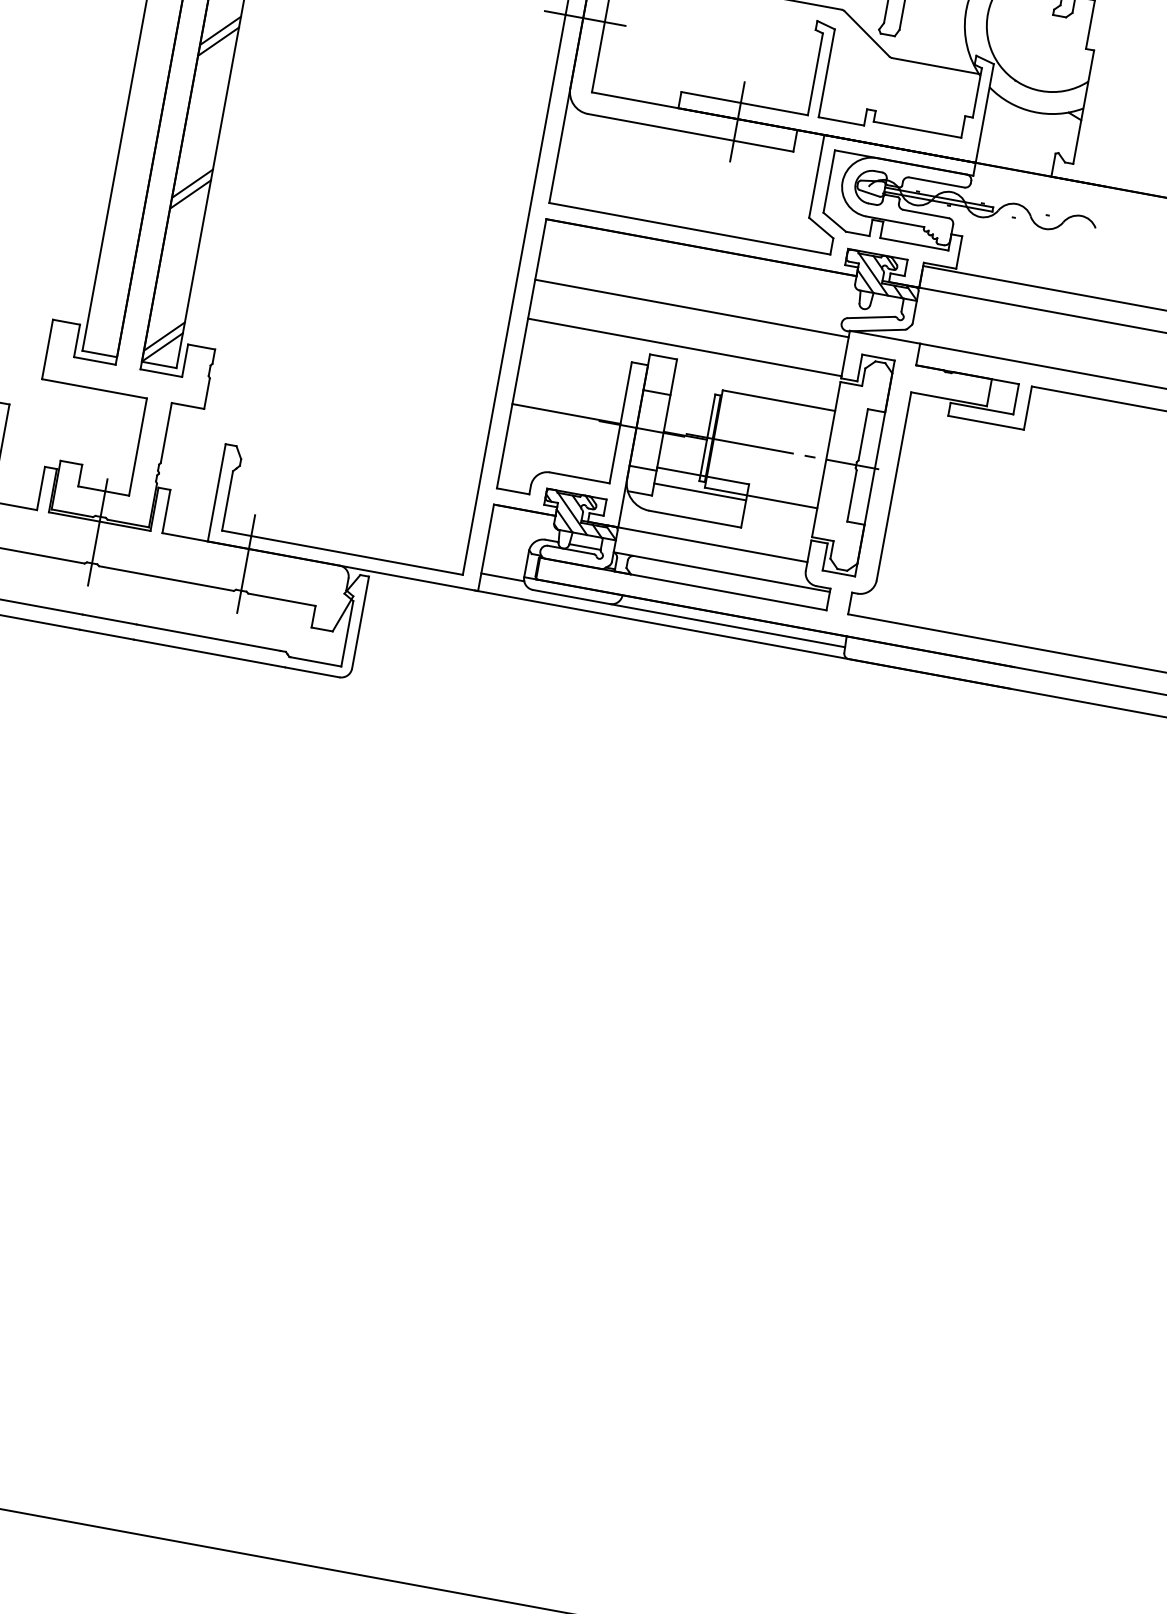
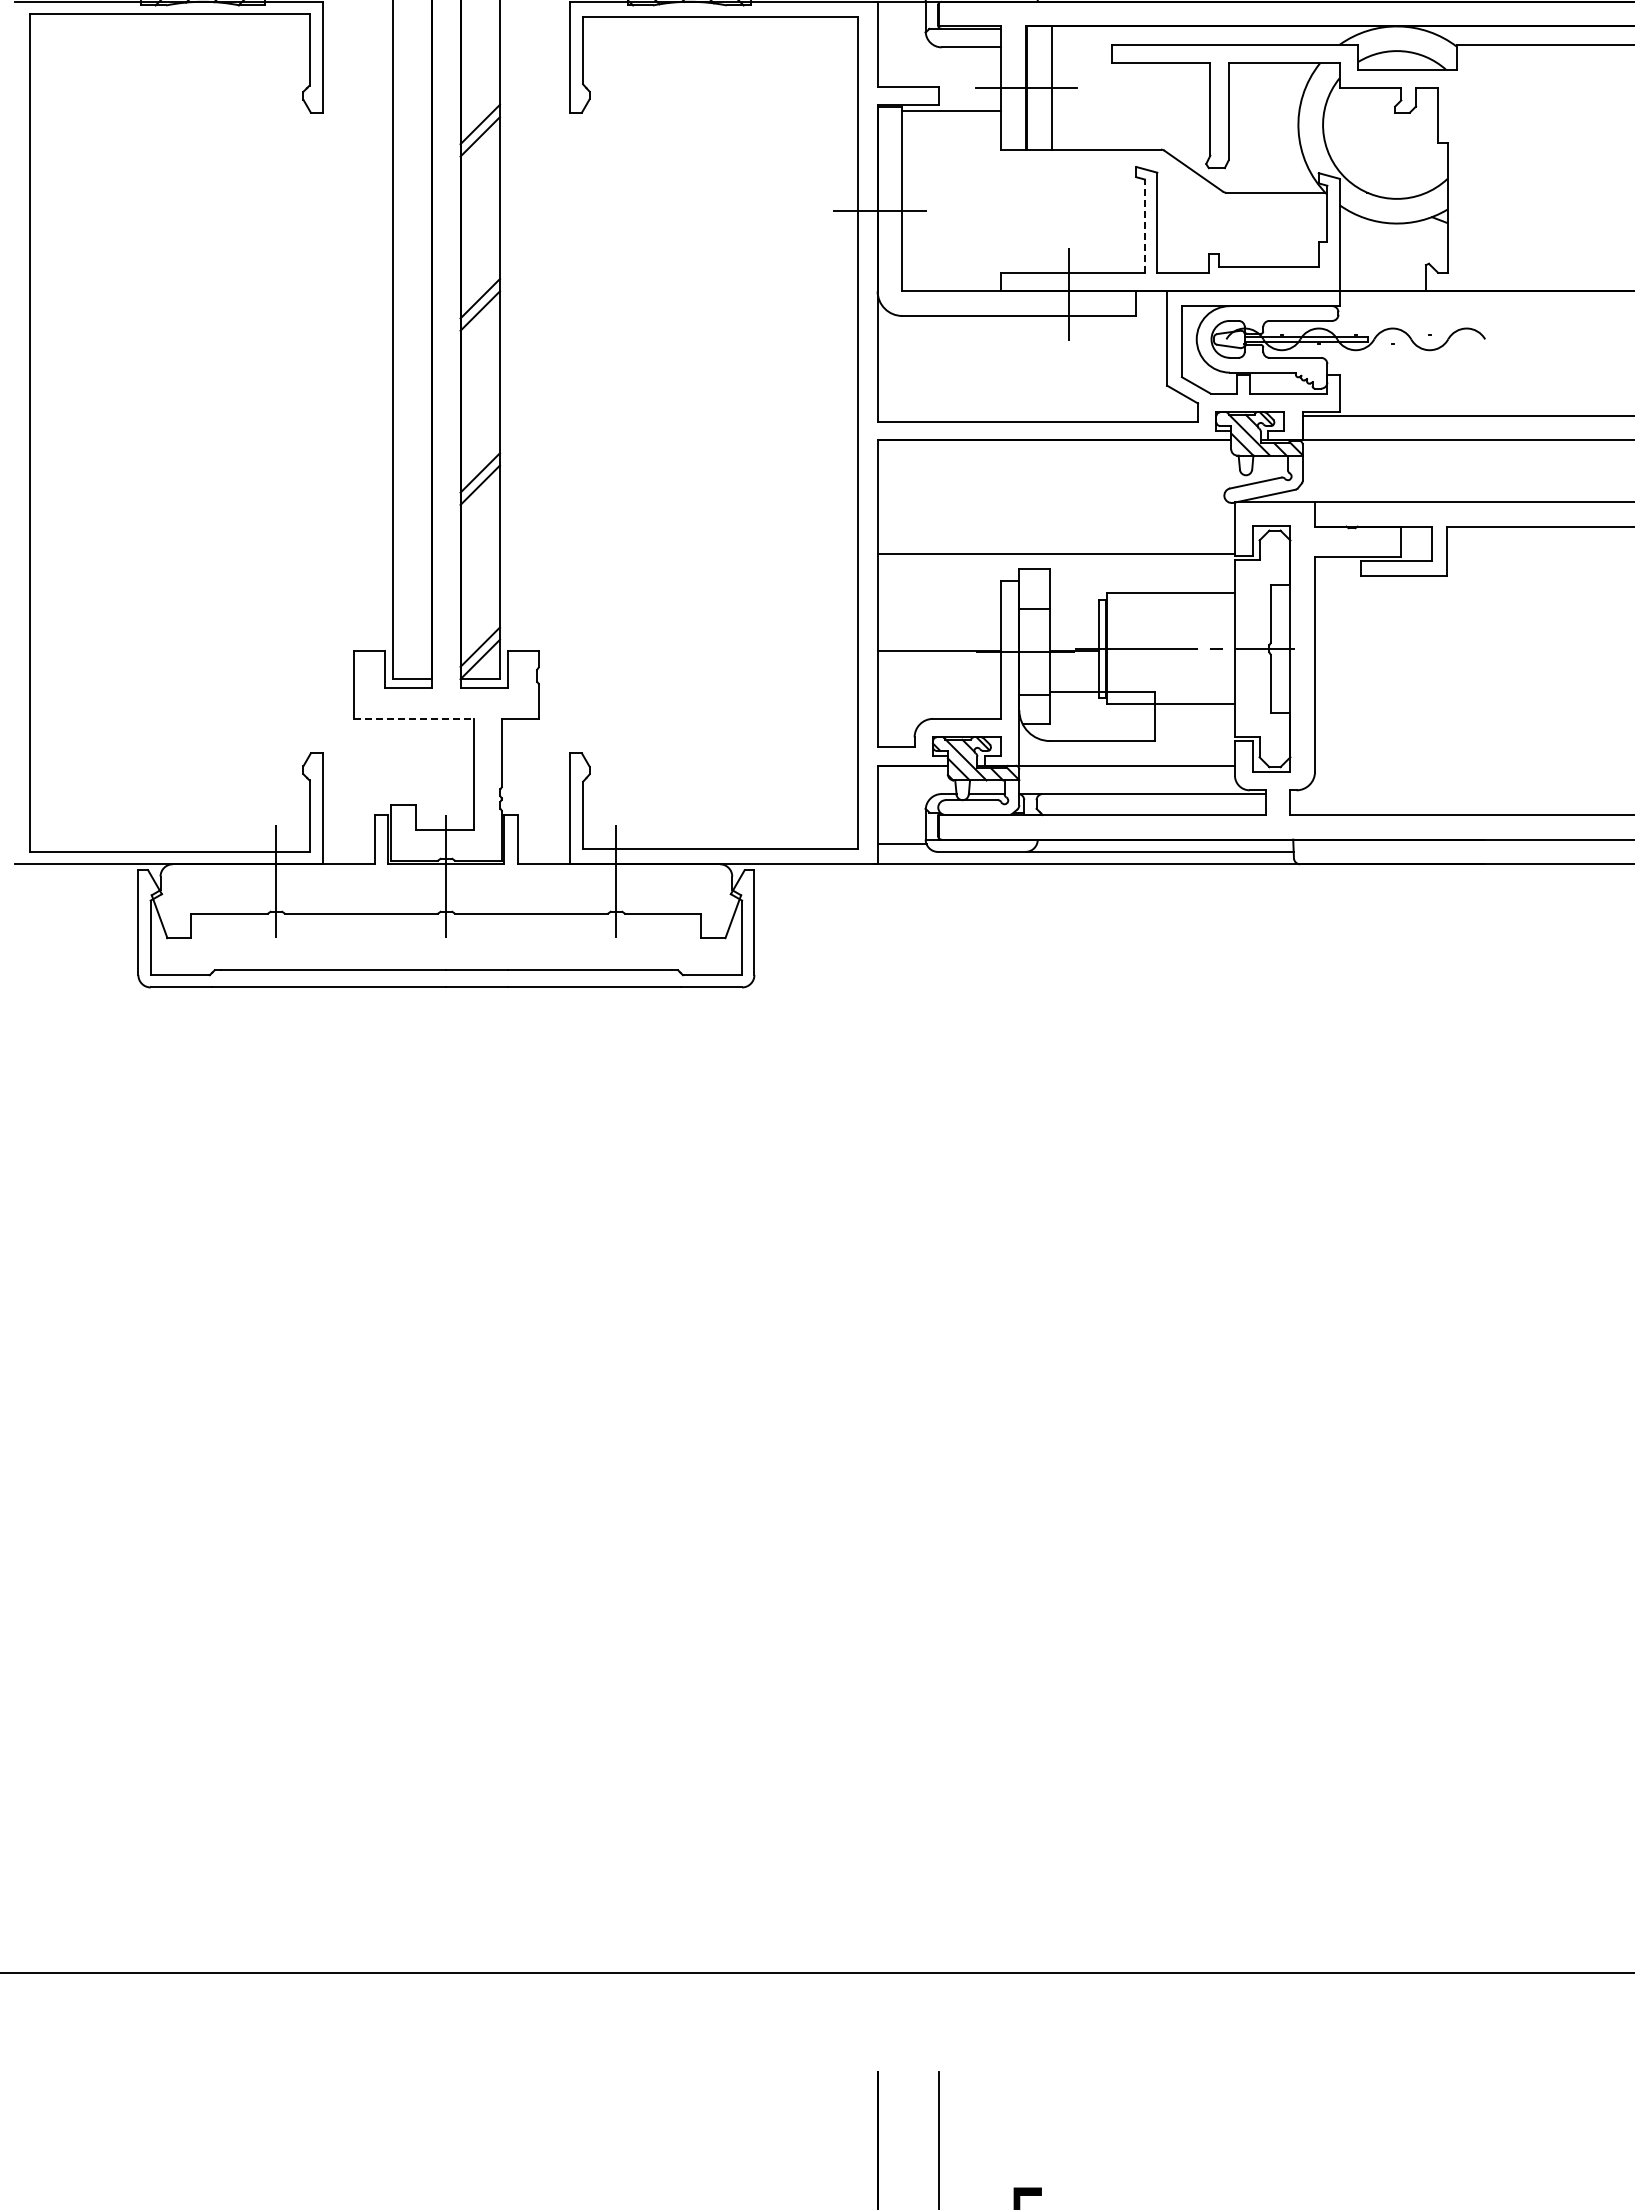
line: (815, 74) -> (1145, 226), solid -> dashed
line: (691, 308) -> (1055, 509), removed
line: (94, 388) -> (413, 718), solid -> dashed
line: (700, 492) -> (1102, 710), removed

